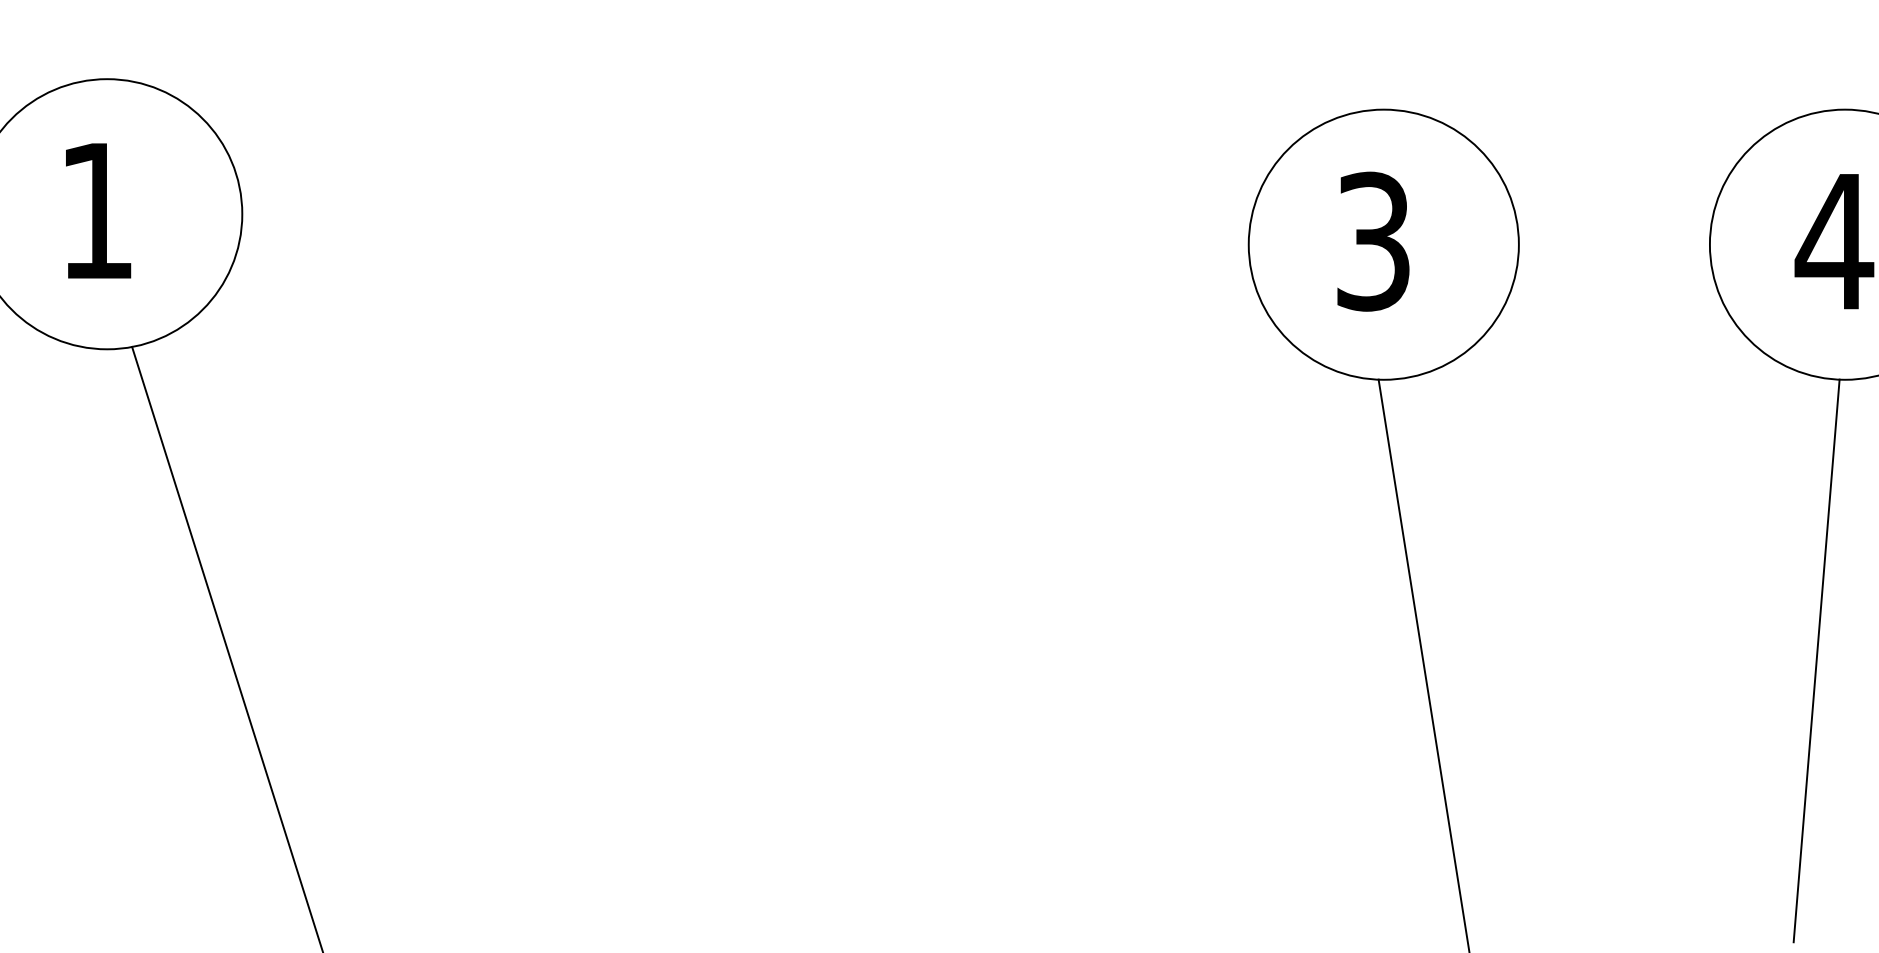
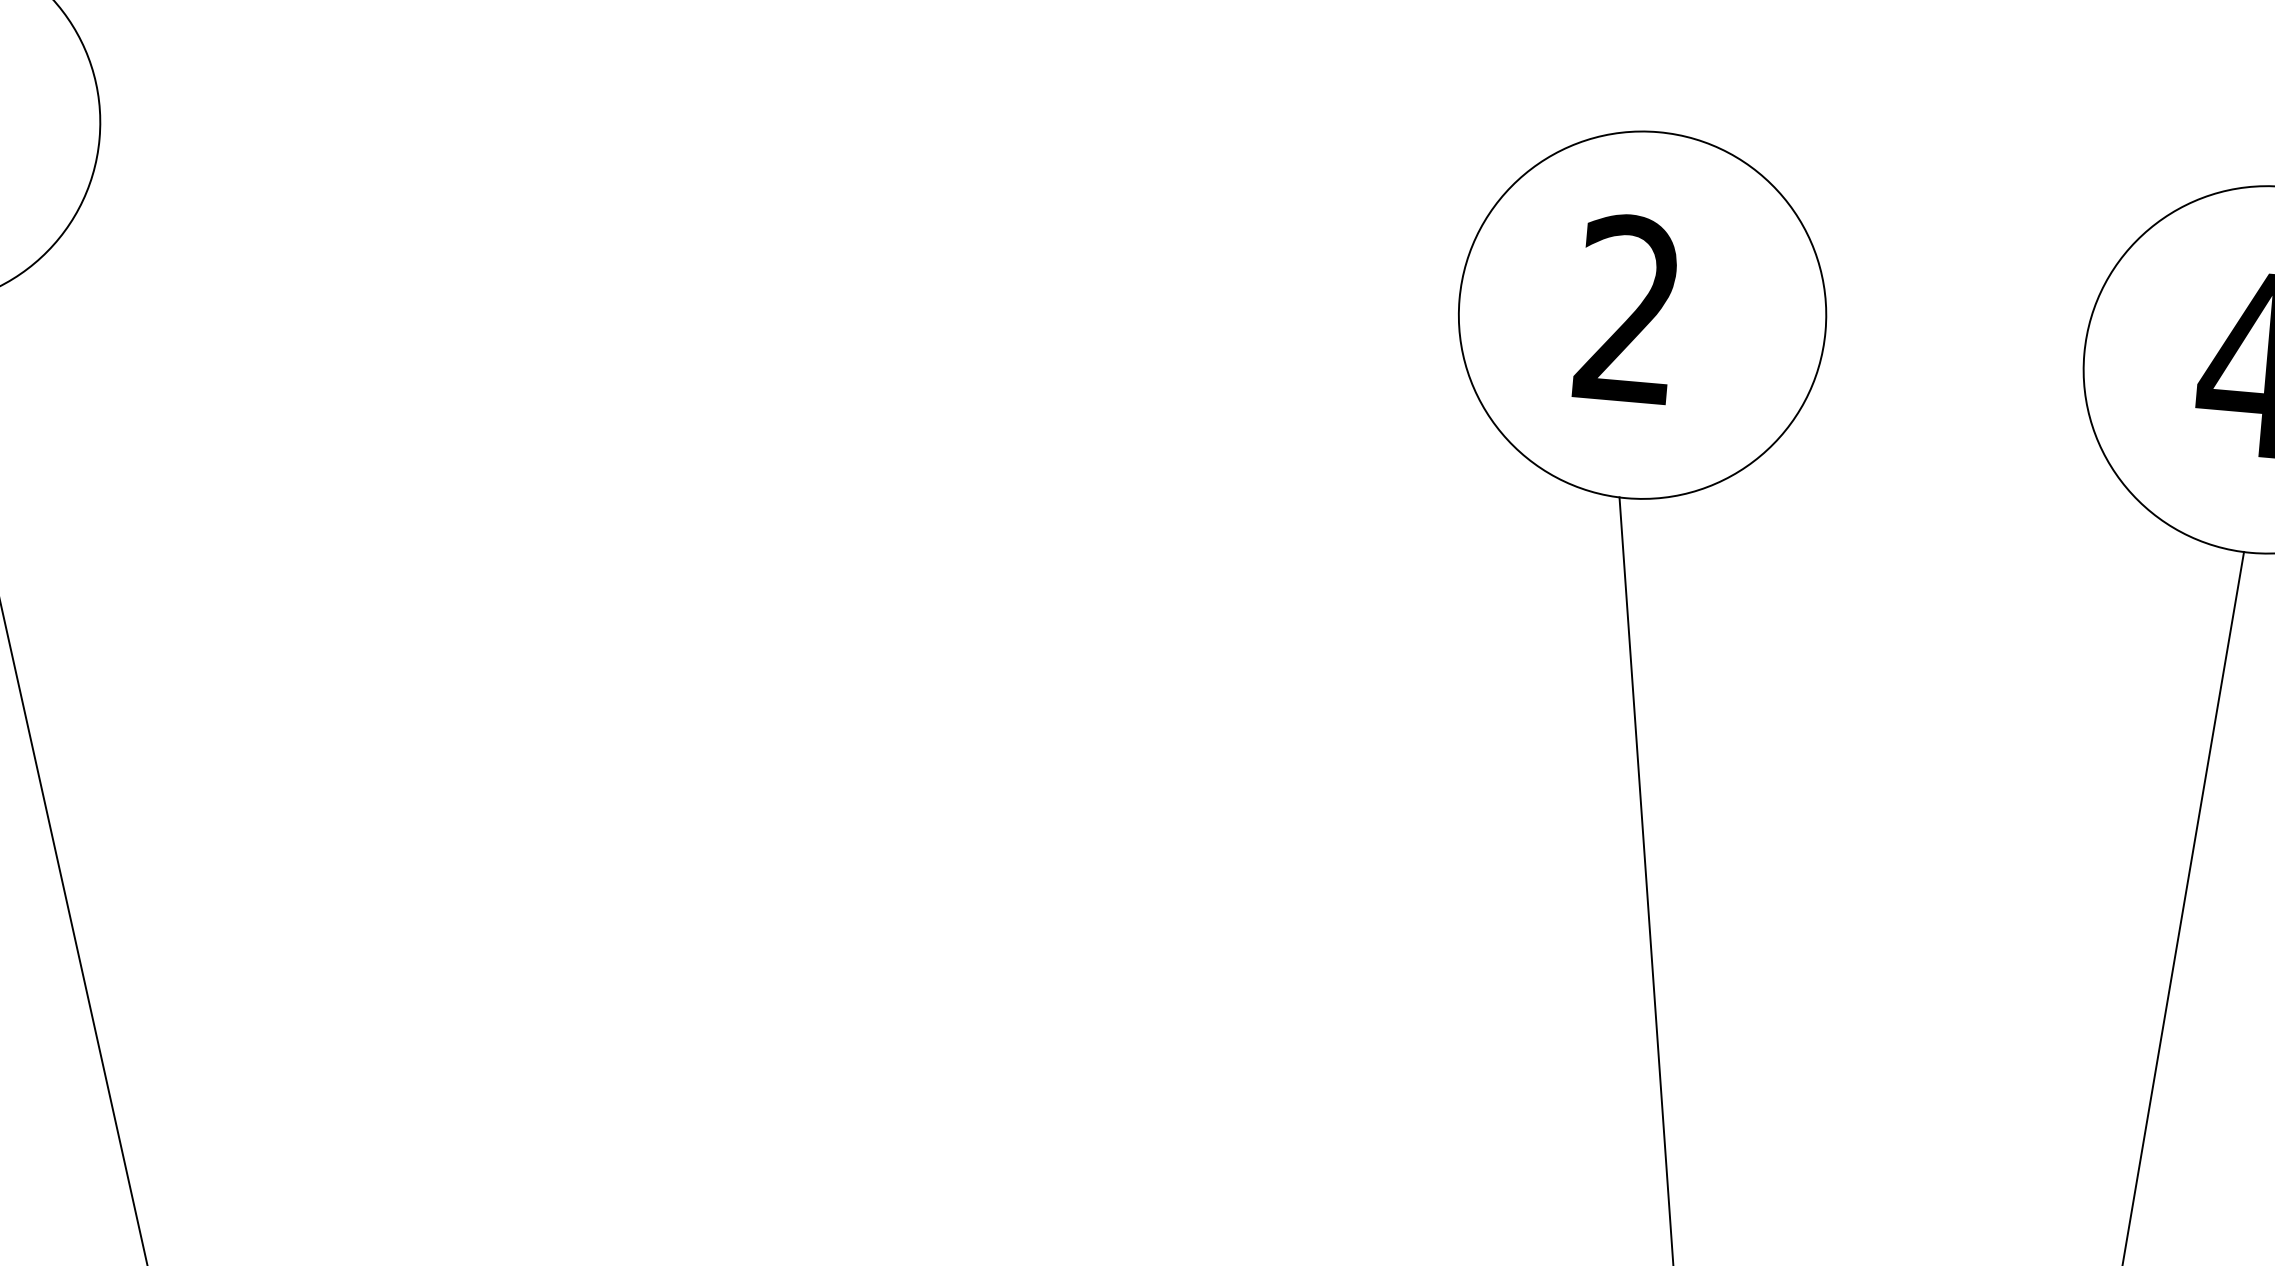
text: (1373, 241) -> (1628, 309), 3 -> 2

